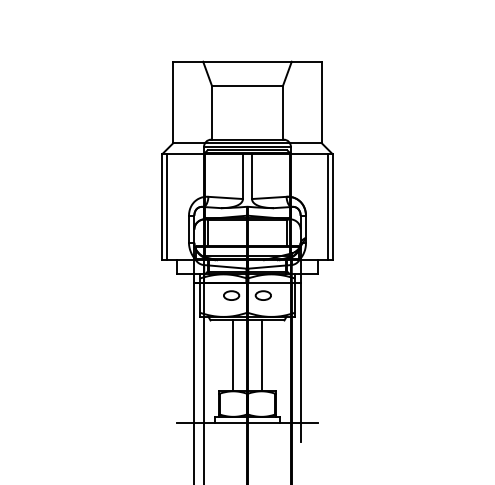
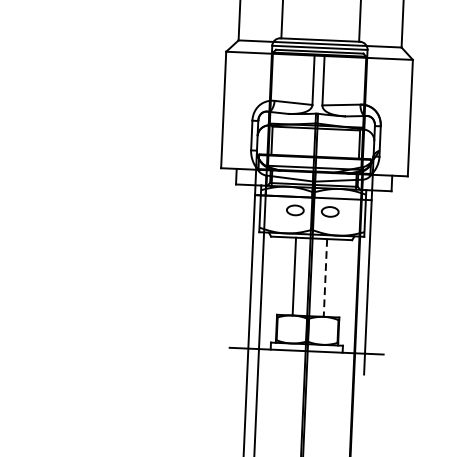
line: (167, 207) -> (229, 110), removed
line: (328, 207) -> (405, 118), removed
line: (261, 356) -> (325, 278), solid -> dashed

